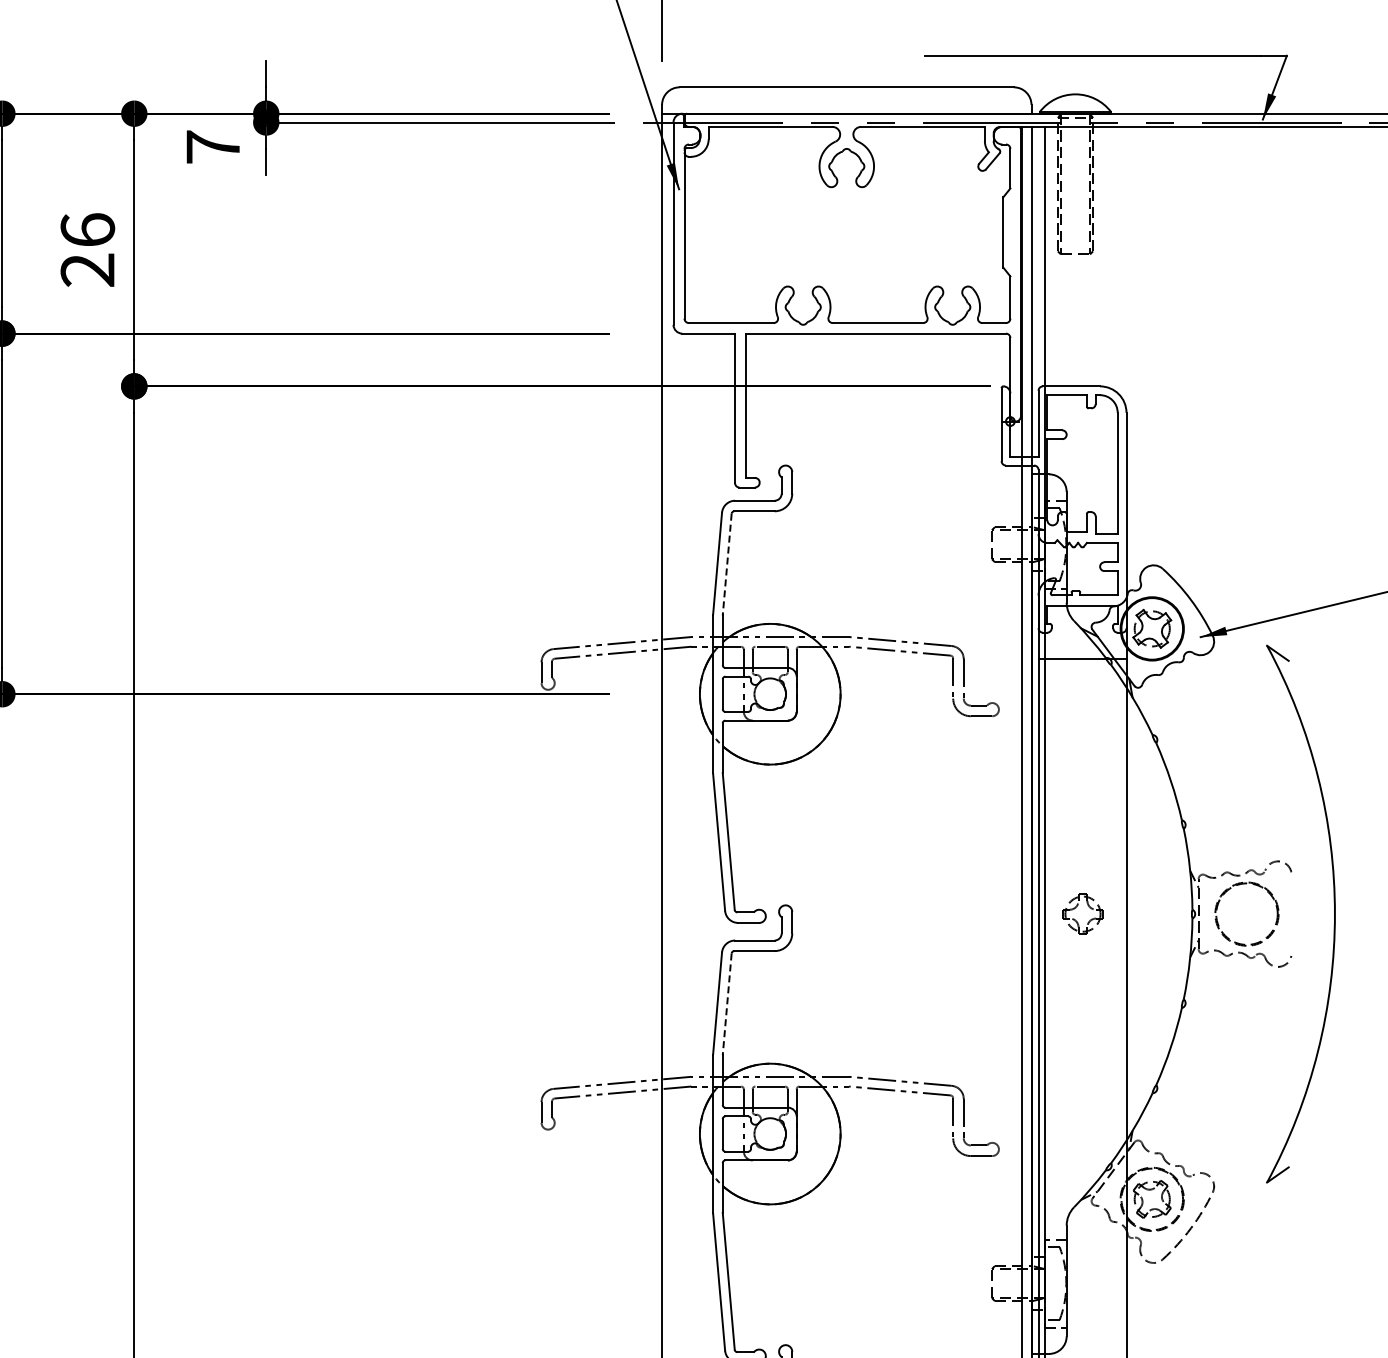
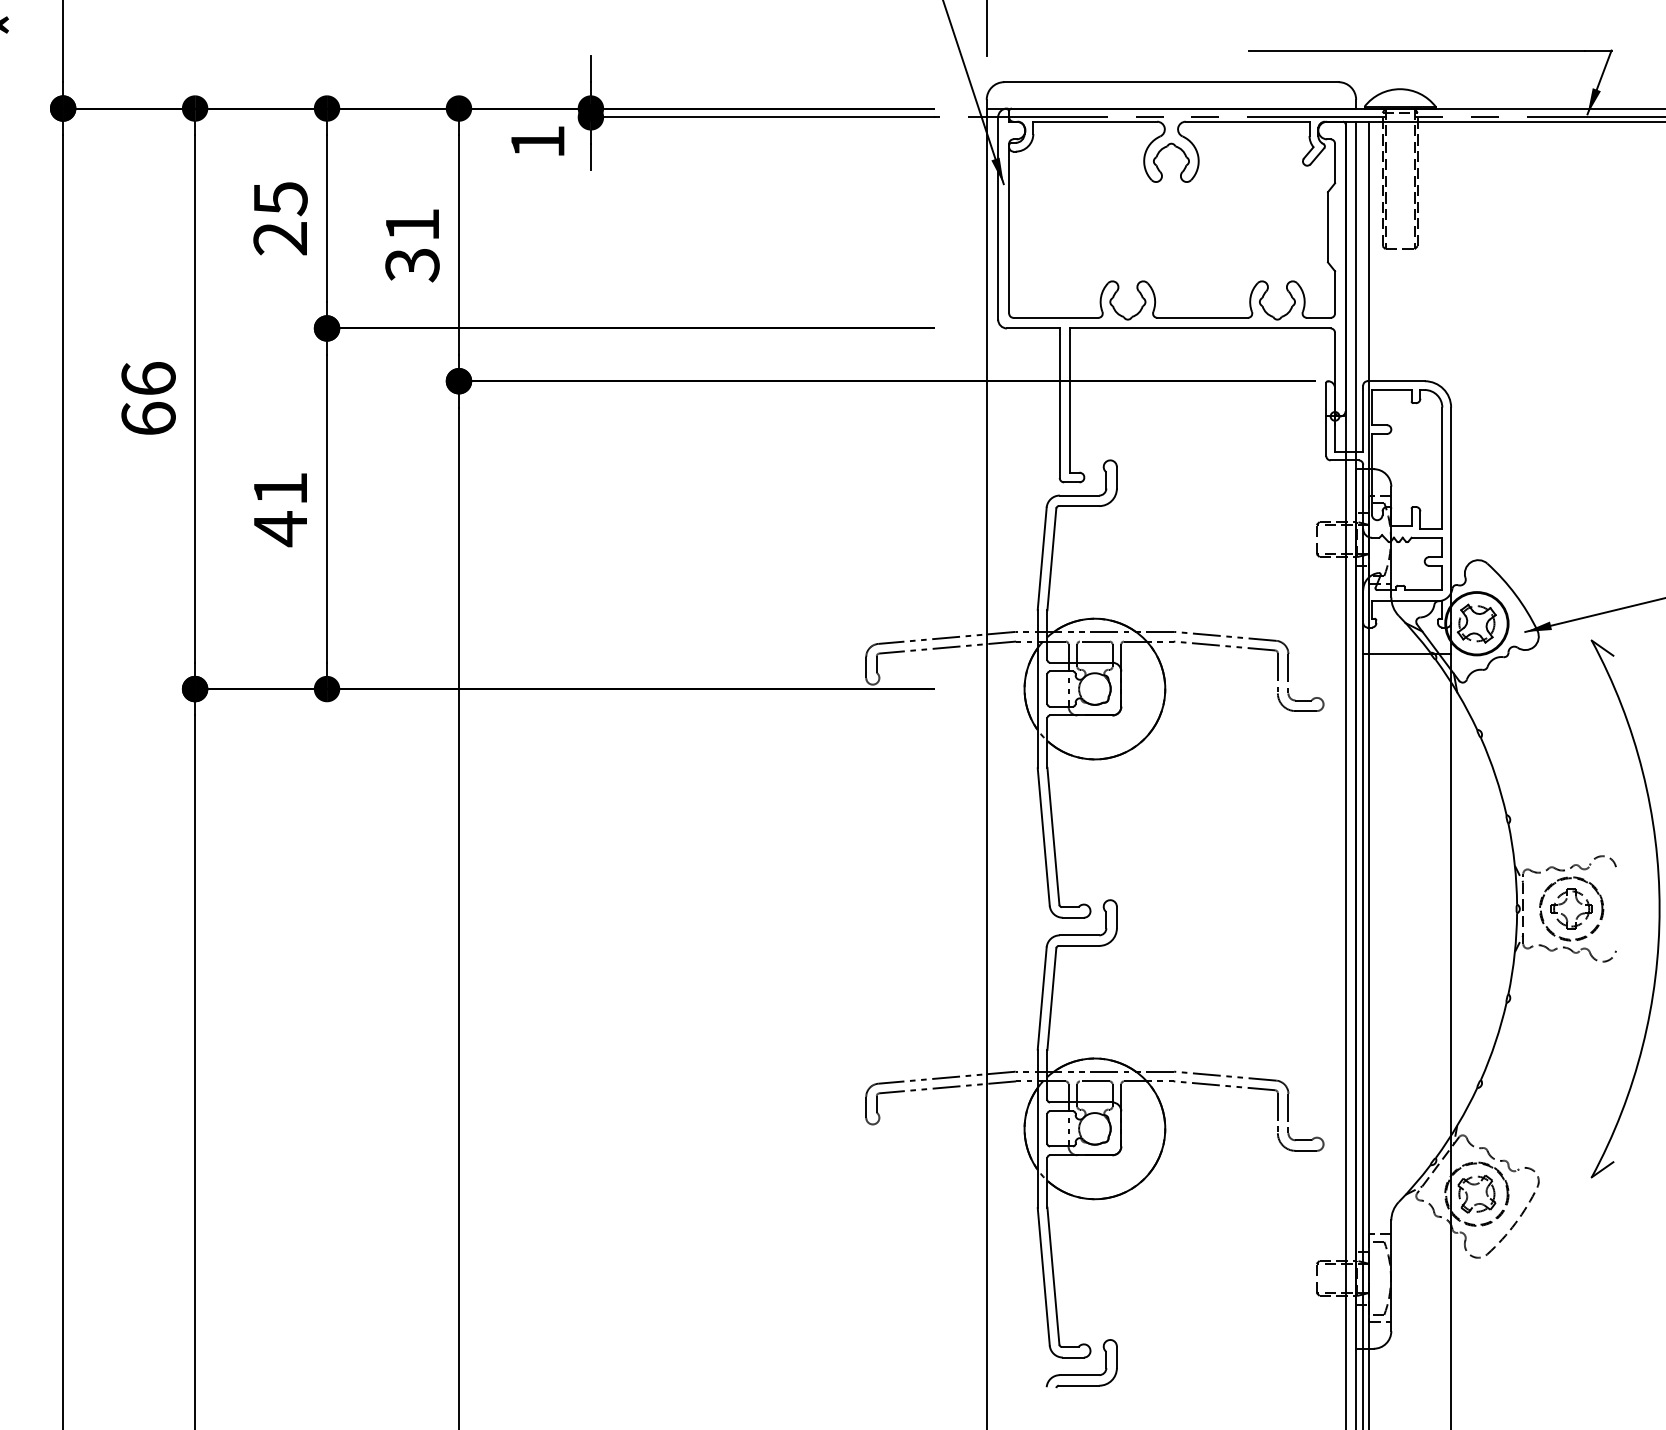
text: (212, 146) -> (537, 141), 7 -> 1
text: (87, 250) -> (412, 245), 26 -> 31
line: (726, 564) -> (1051, 559), dashed -> solid
part: (1076, 907) -> (1565, 902), moved
line: (726, 1004) -> (1051, 999), dashed -> solid

